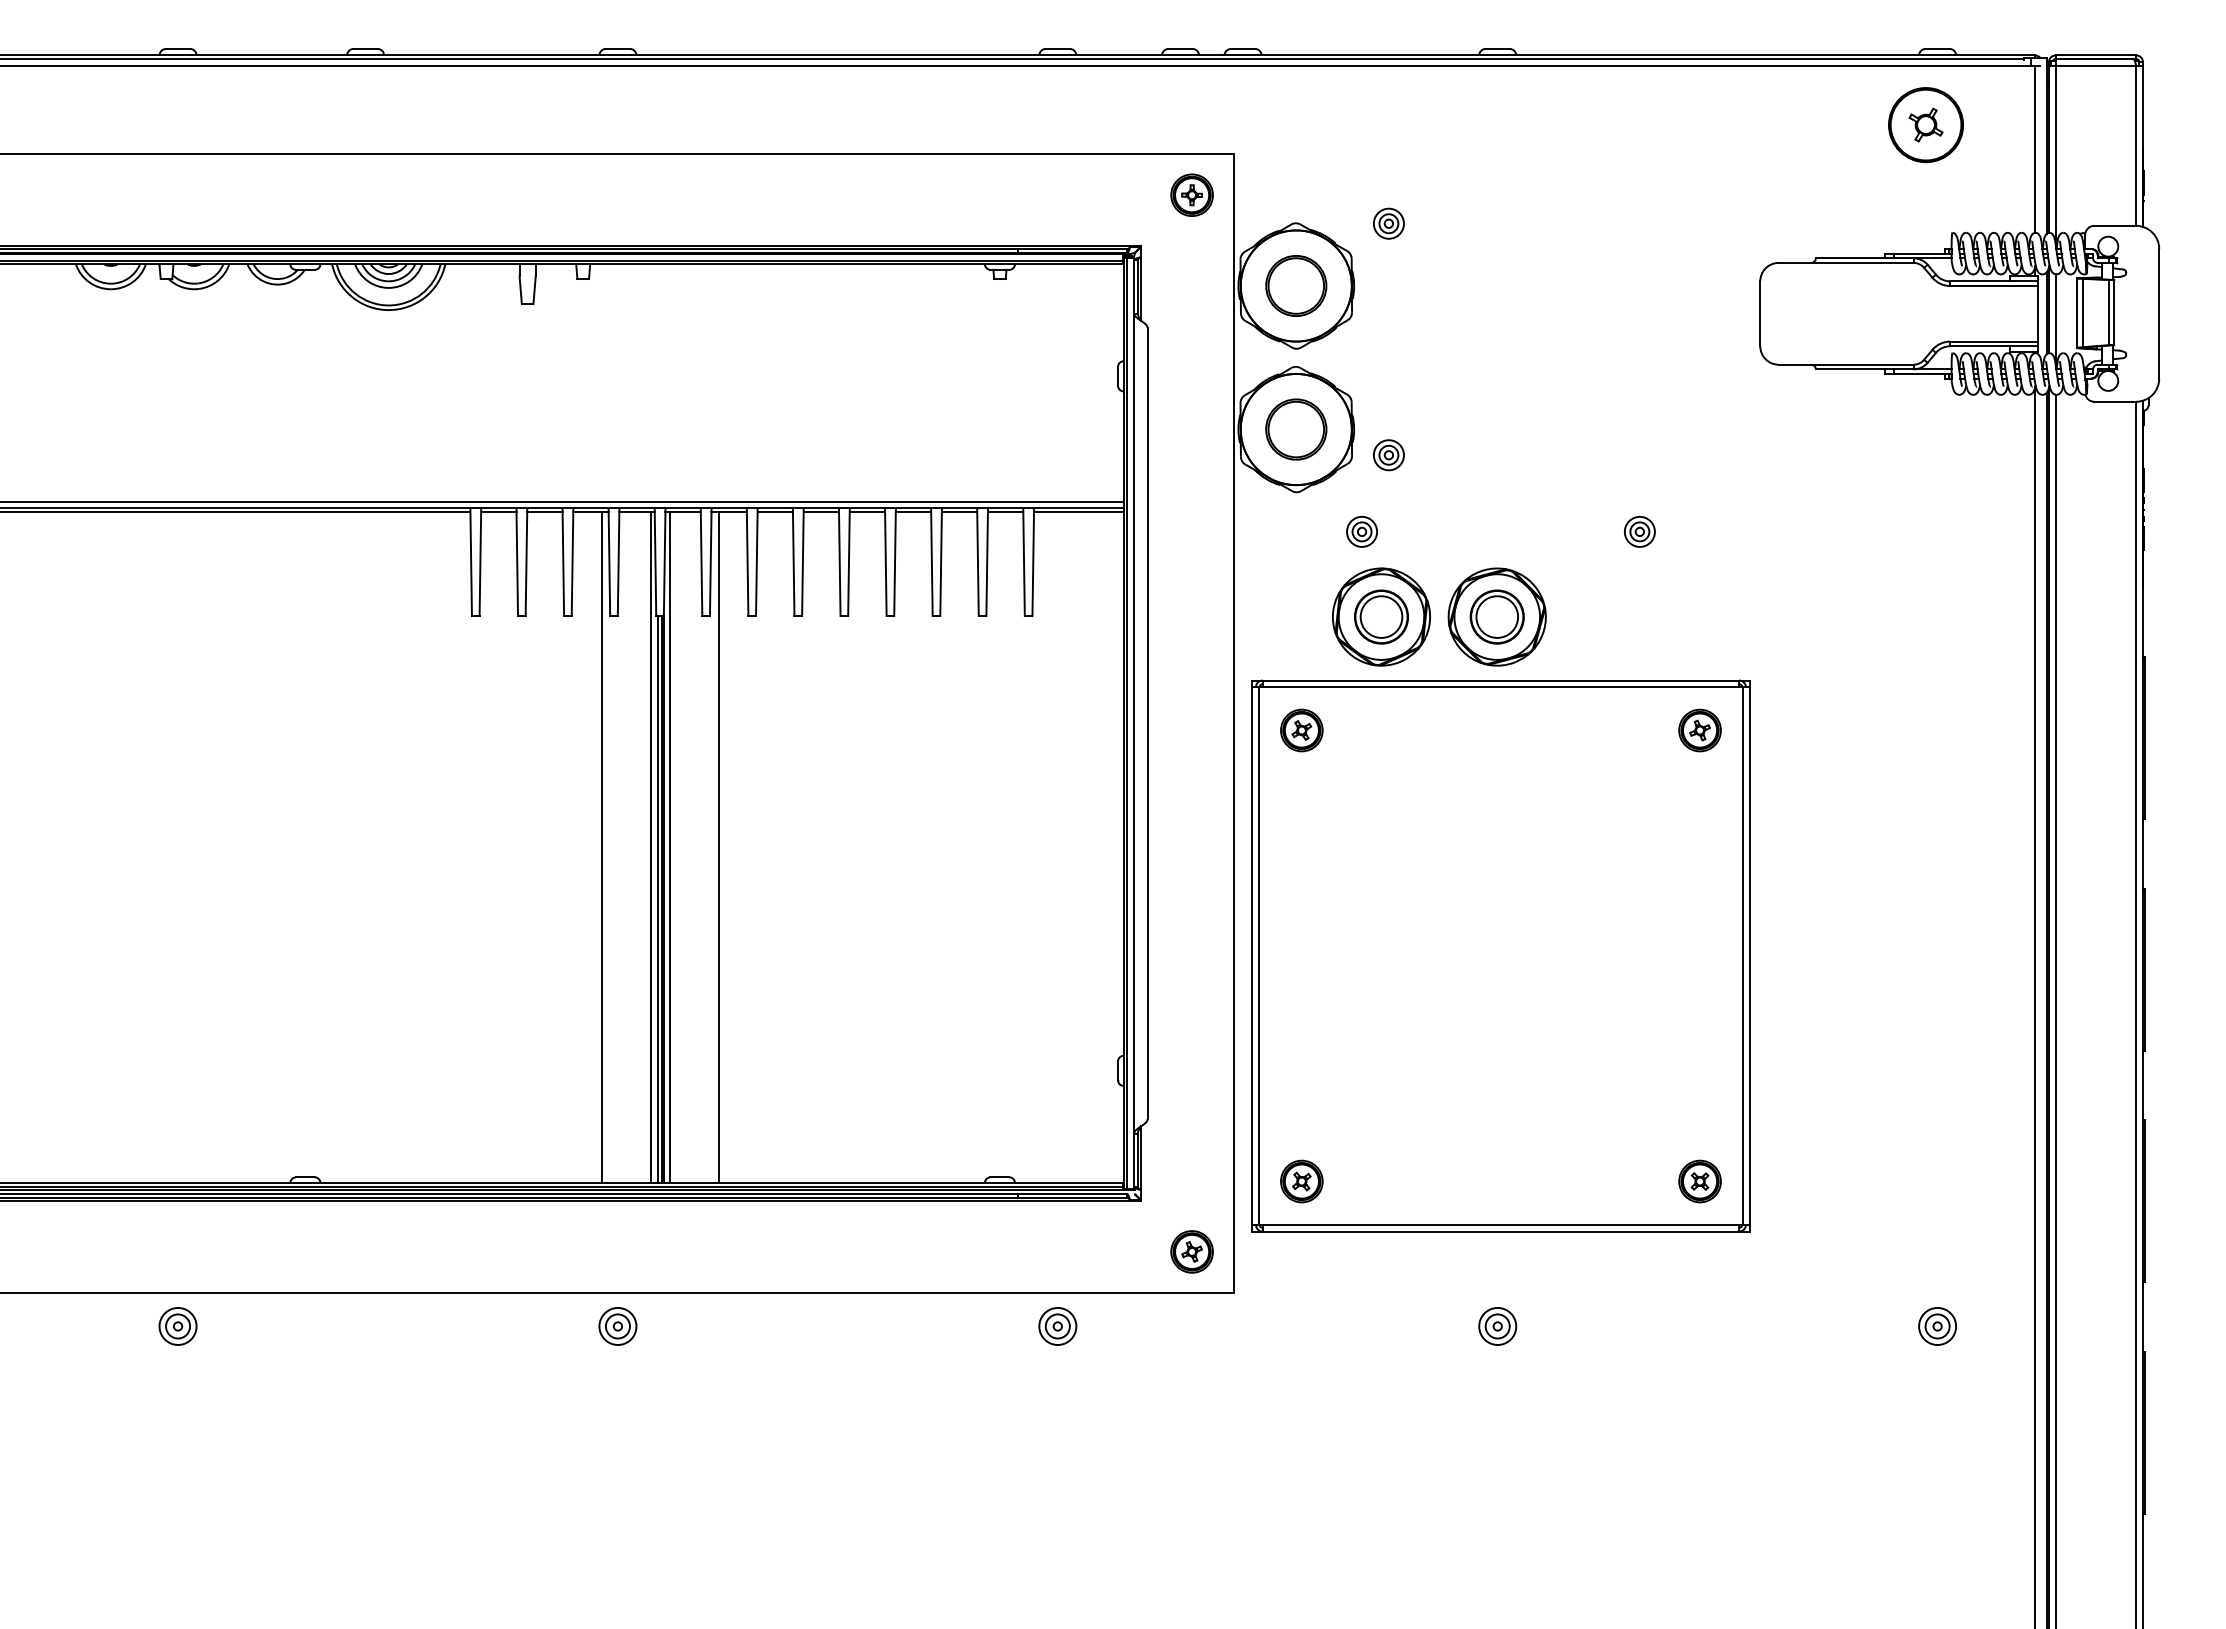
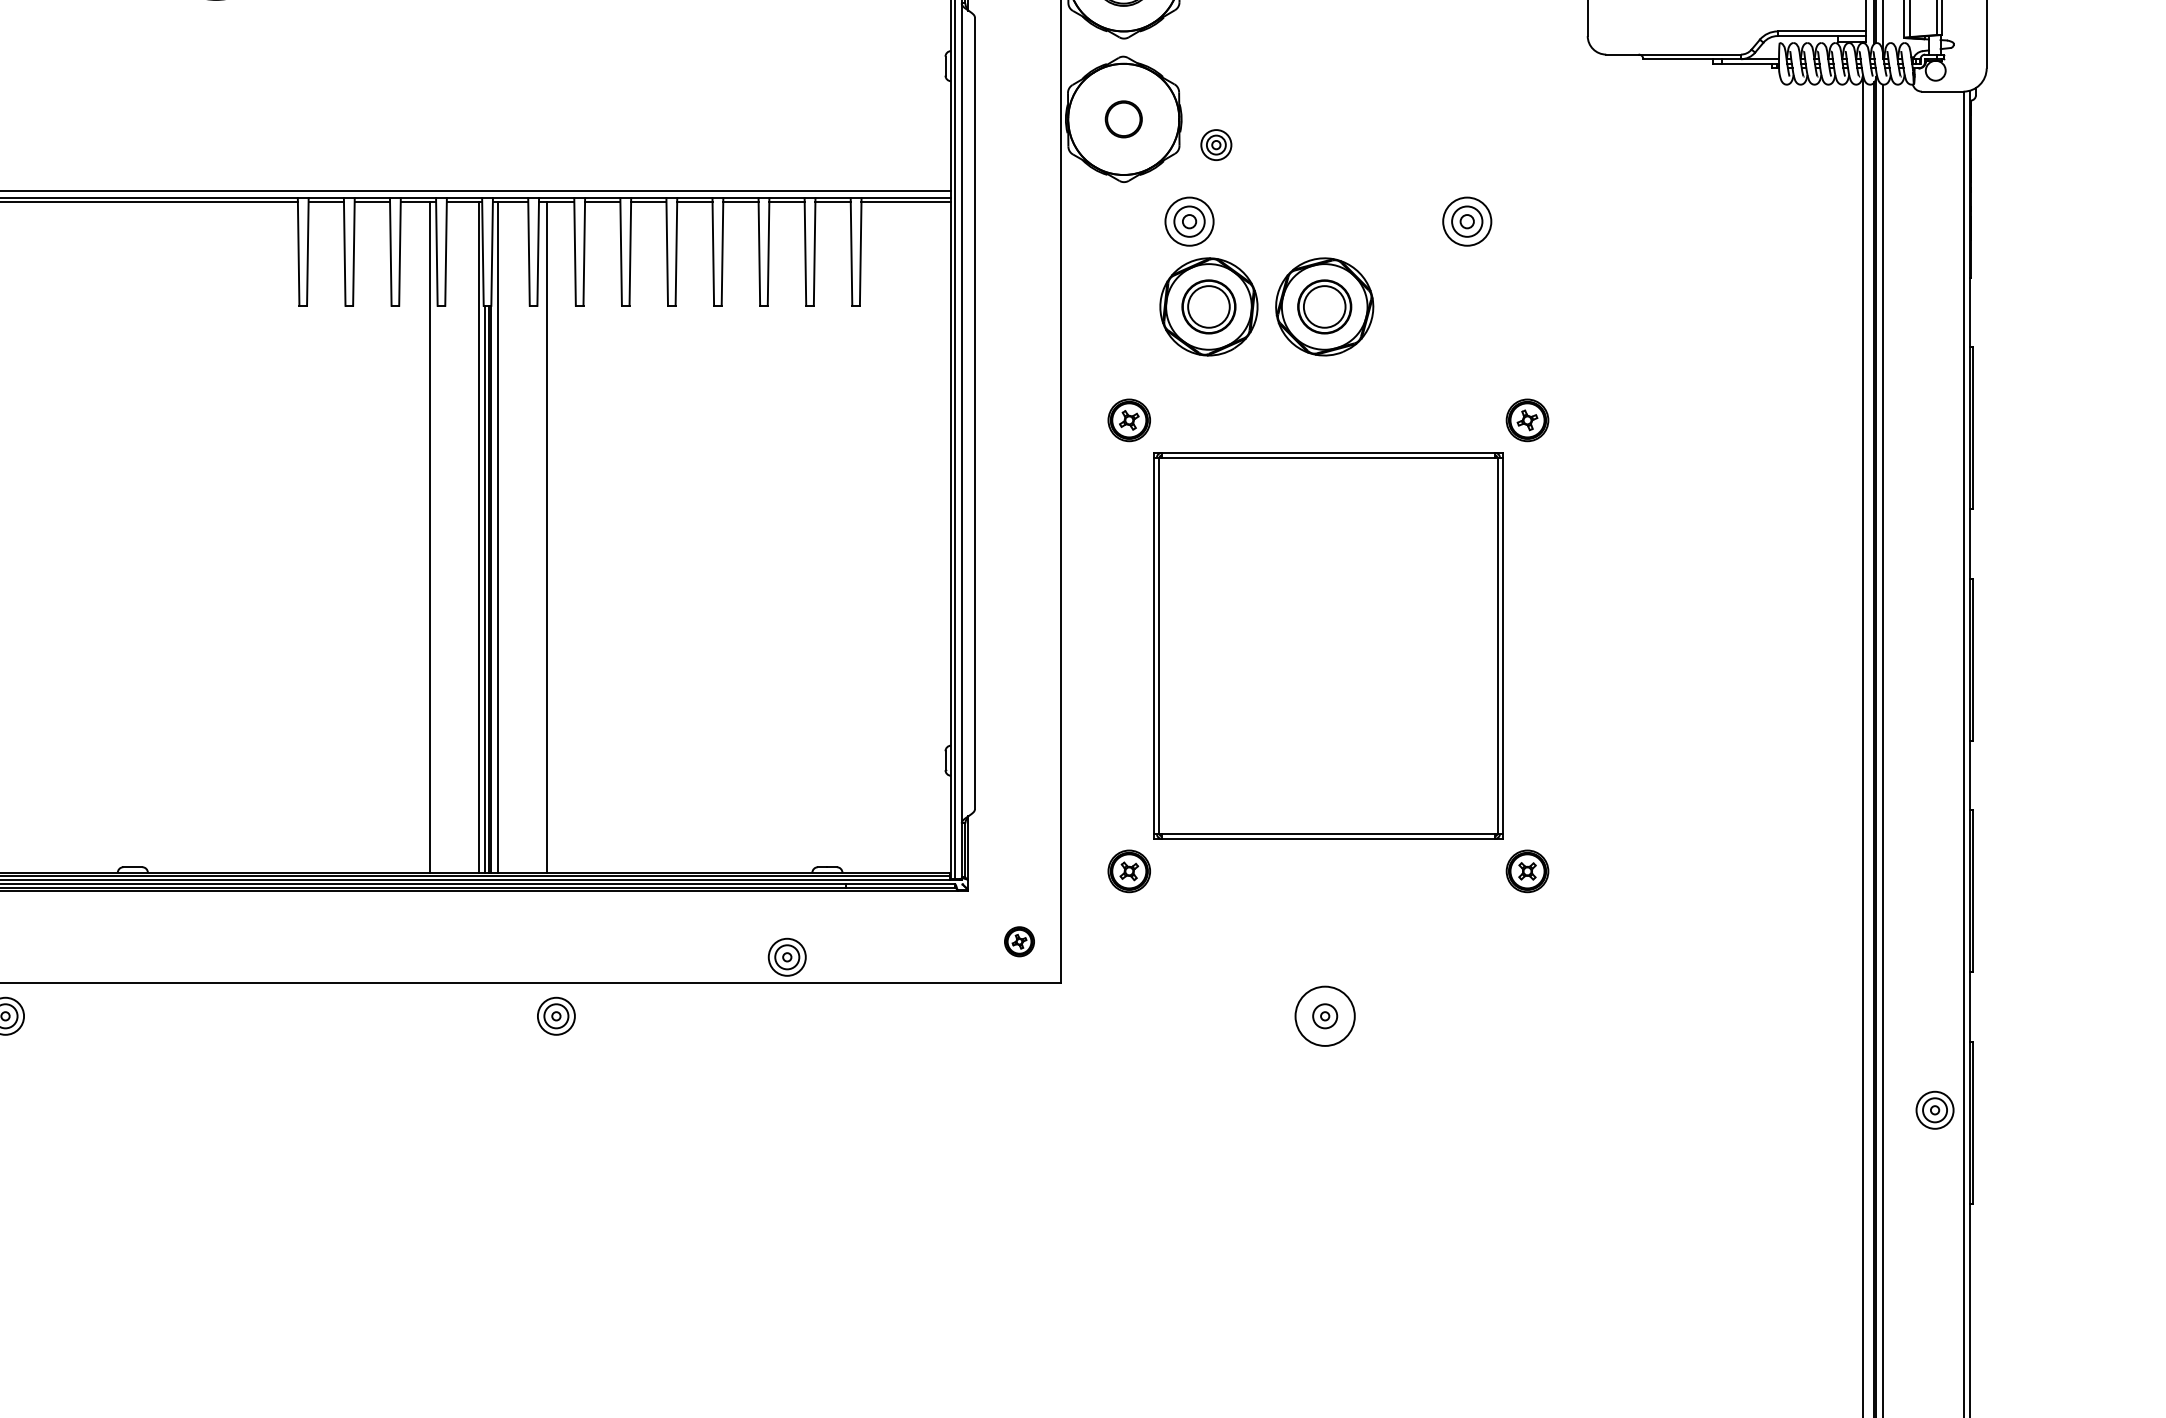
part: (1296, 429) -> (1123, 119), size x0.6
part: (1361, 531) -> (1188, 221), size x1.6
part: (1639, 531) -> (1466, 221), size x1.6
part: (1500, 955) -> (1327, 645), size x0.7
part: (1191, 1251) -> (1018, 941), size x0.7
circle: (1497, 1325) -> (1324, 1015), size x1.6
part: (617, 1326) -> (555, 1016), moved
part: (1057, 1326) -> (786, 957), moved
part: (1937, 1326) -> (1934, 1110), moved

